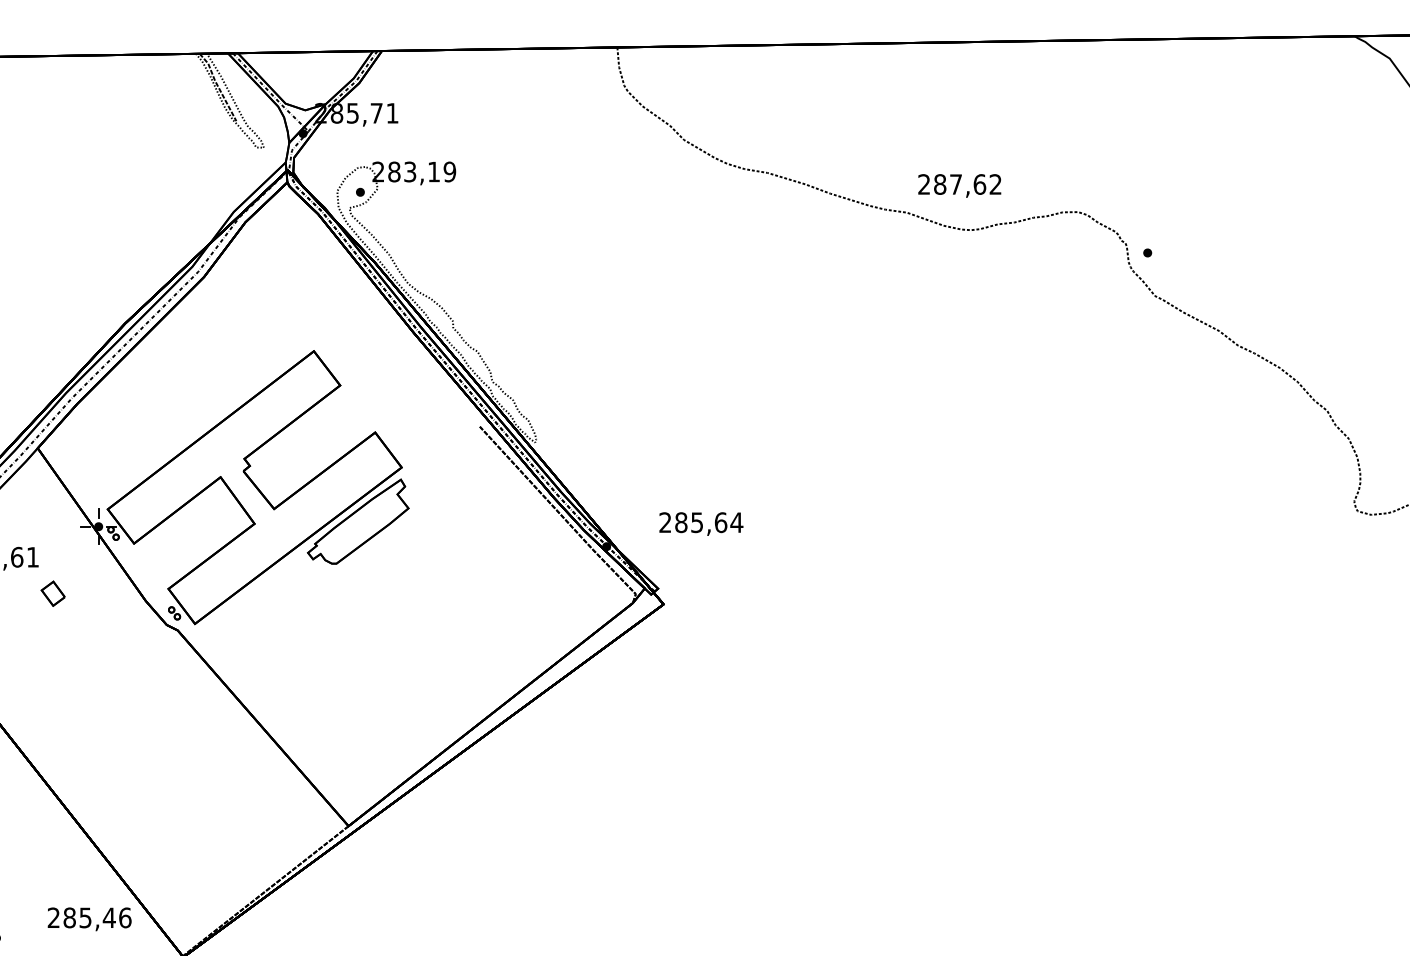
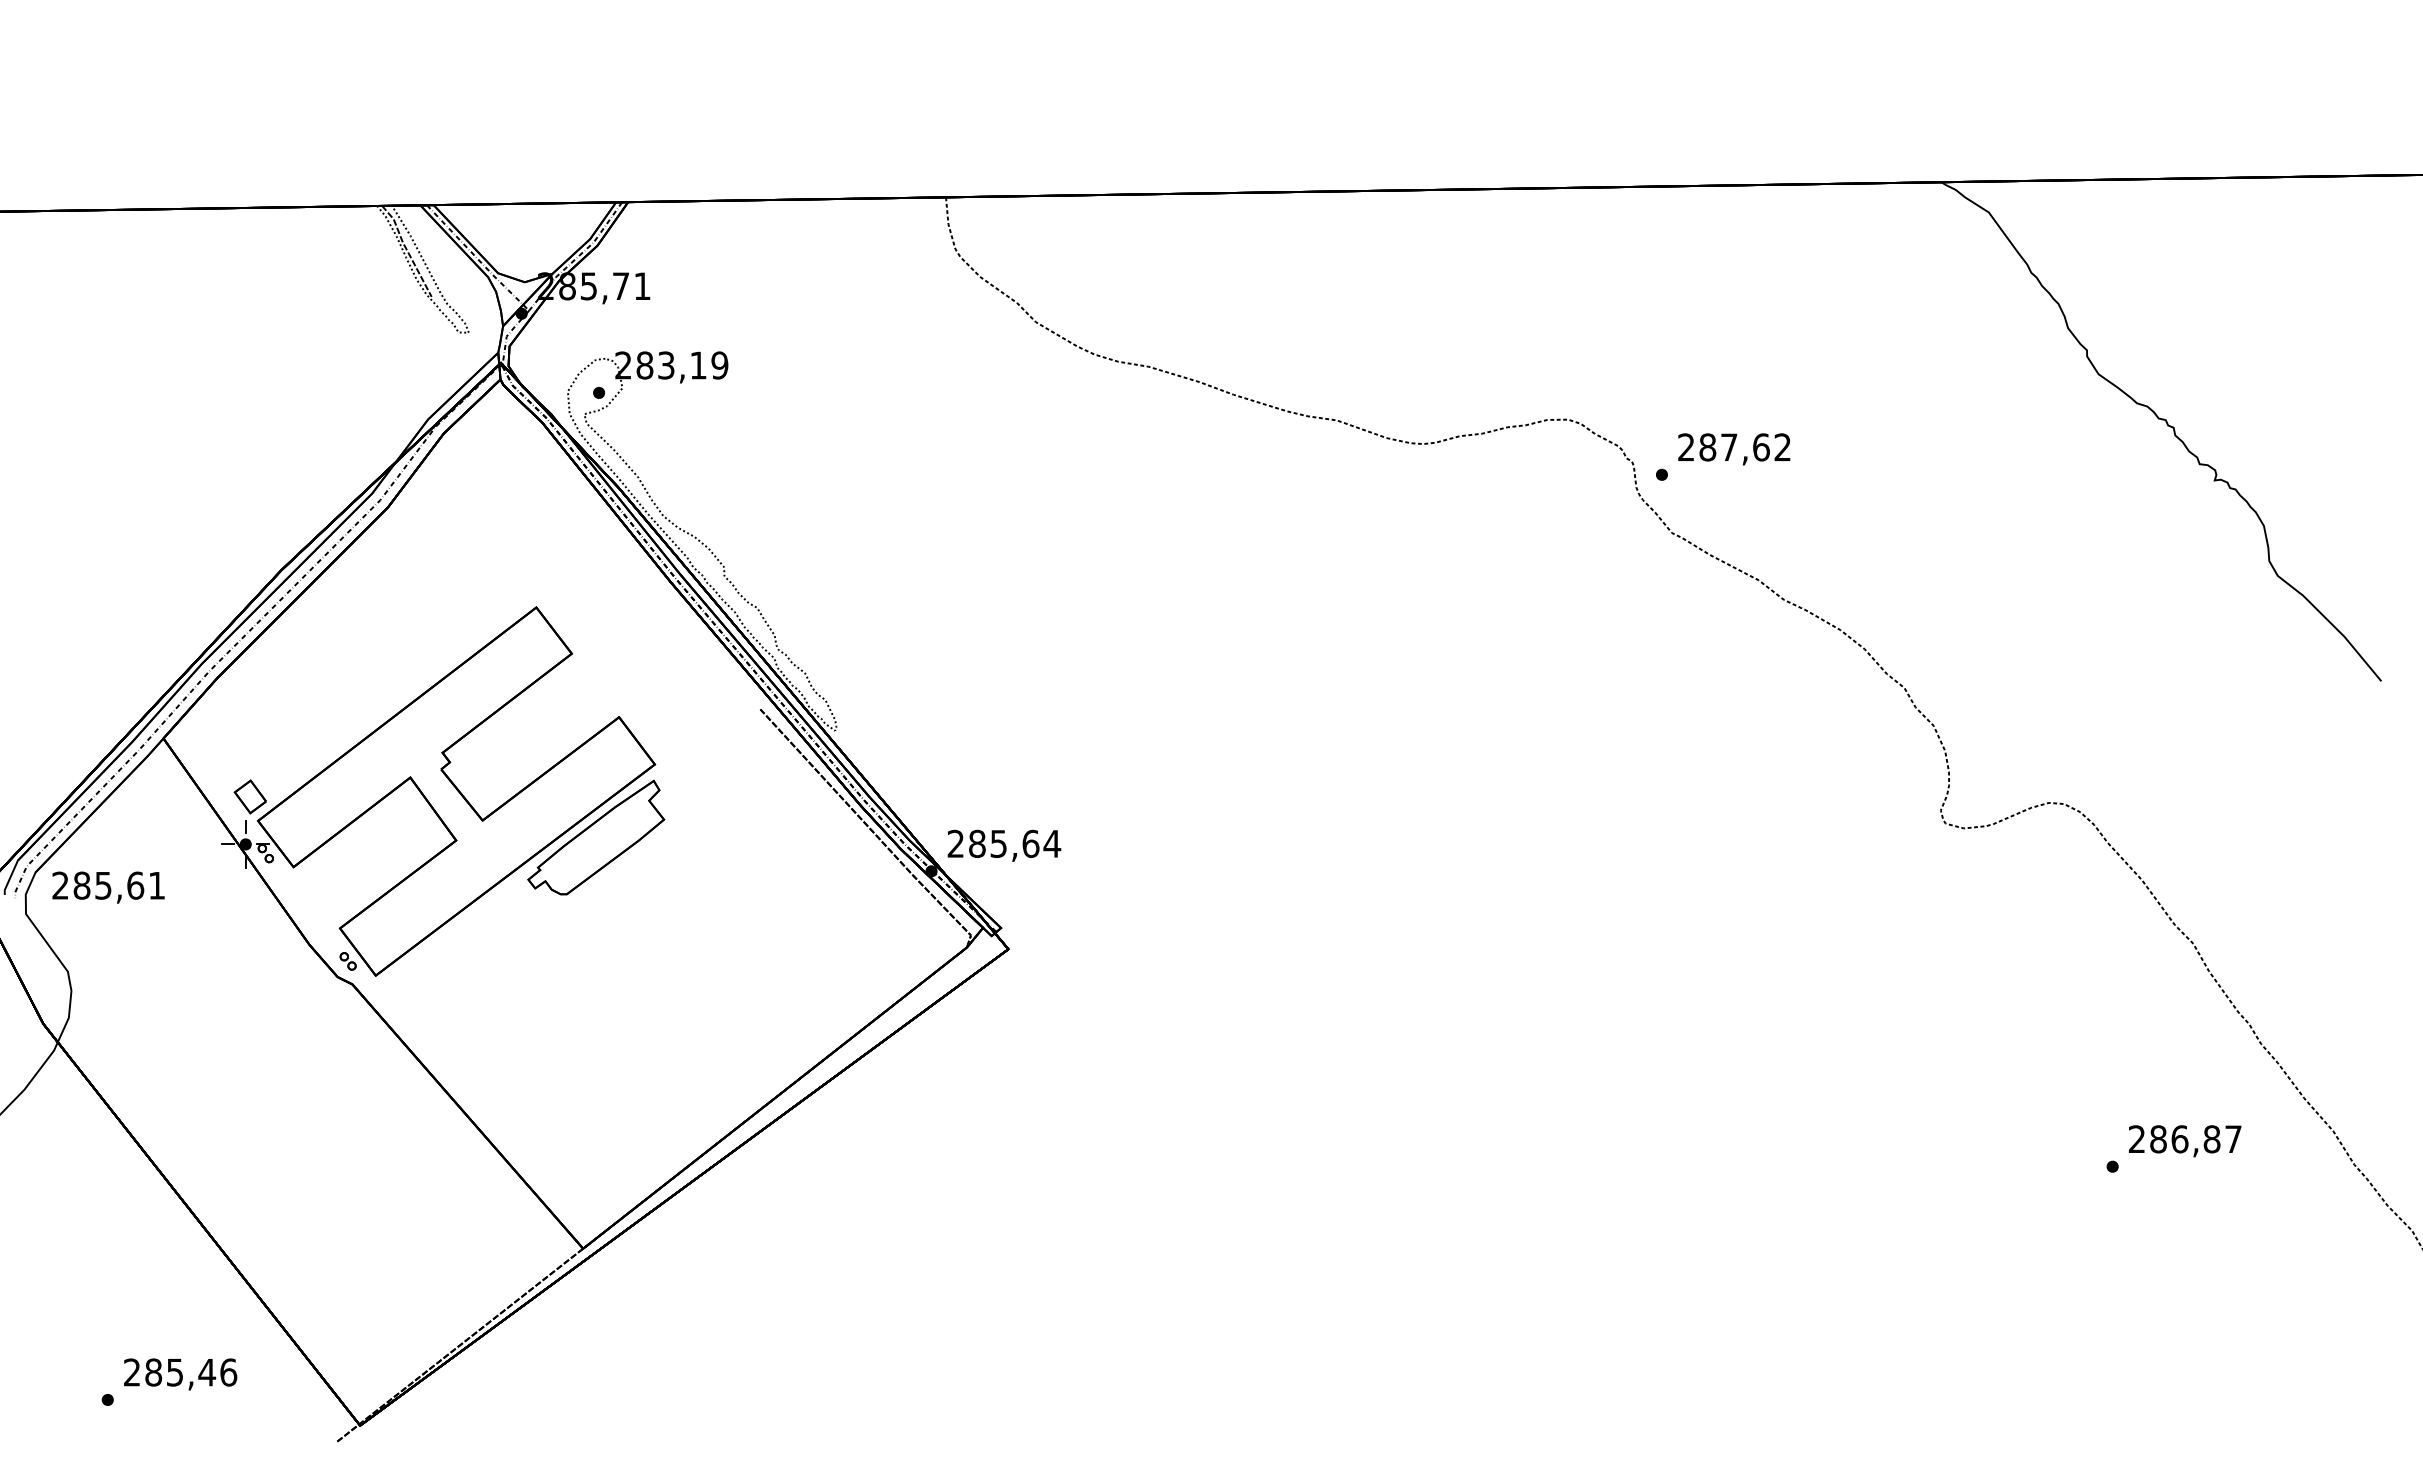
text: (959, 186) -> (1734, 449), moved
text: (701, 523) -> (1004, 845), moved
part: (52, 593) -> (249, 796), moved
text: (89, 919) -> (180, 1374), moved

